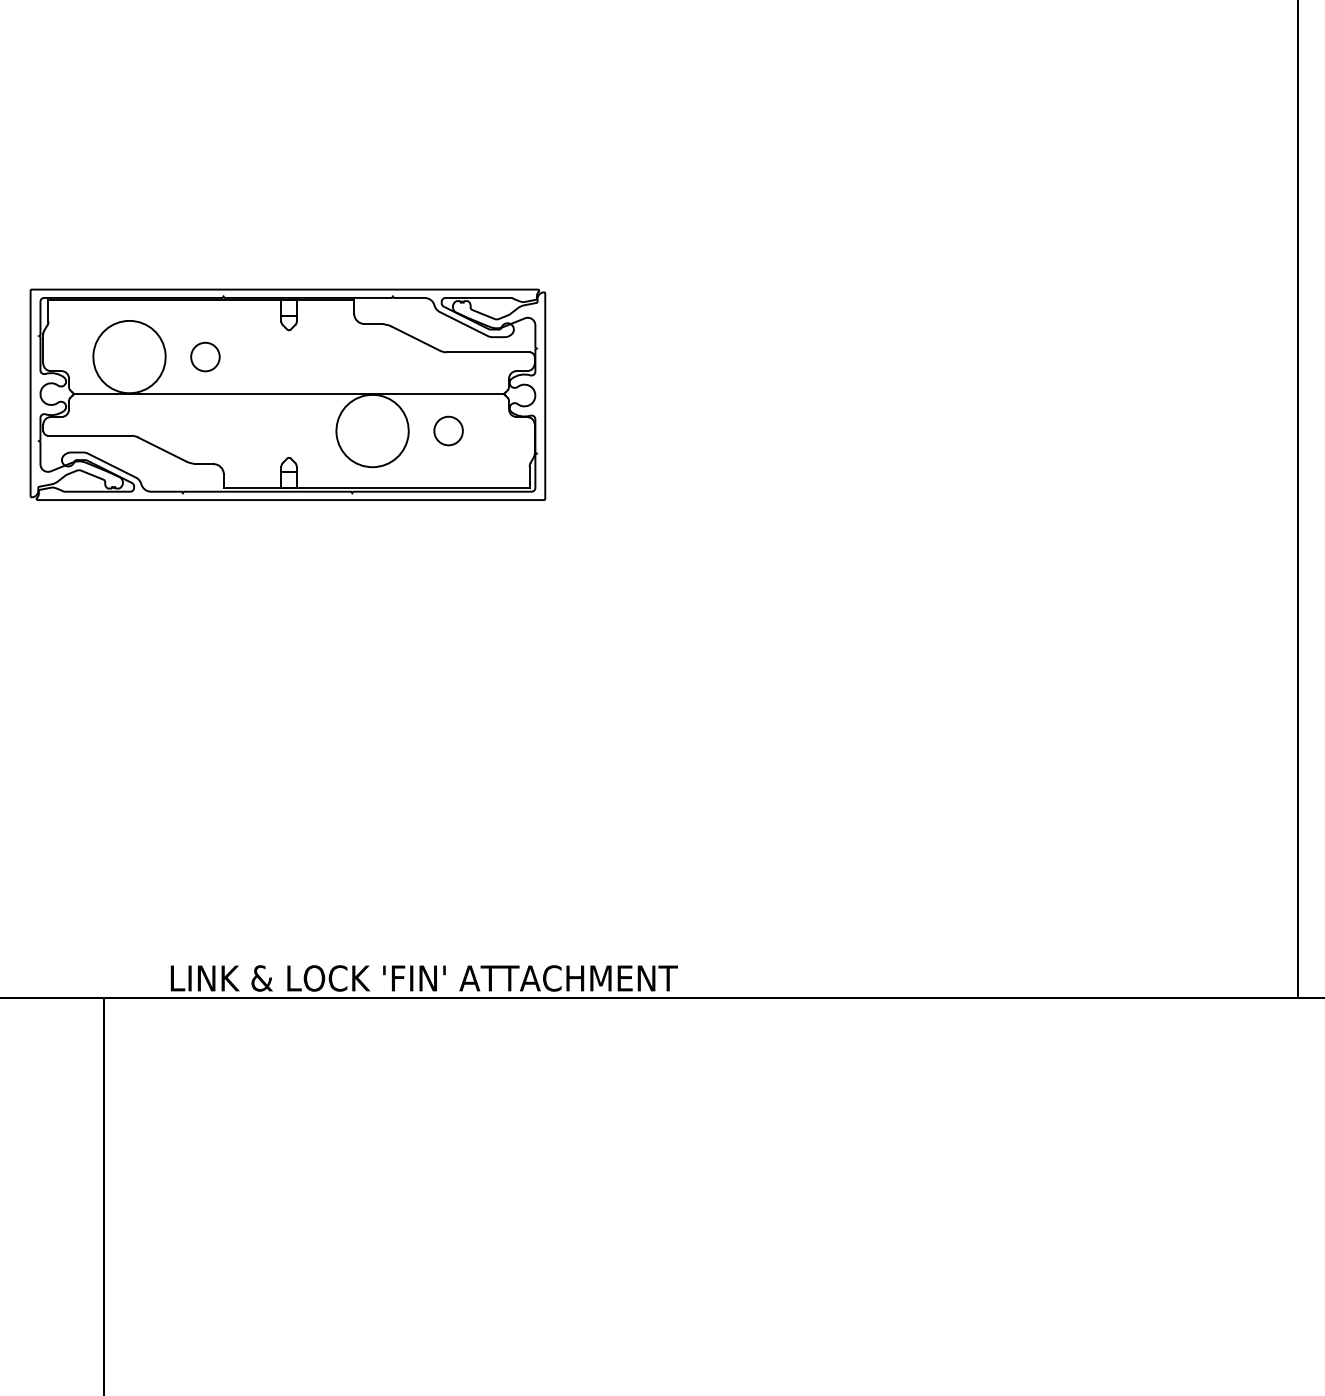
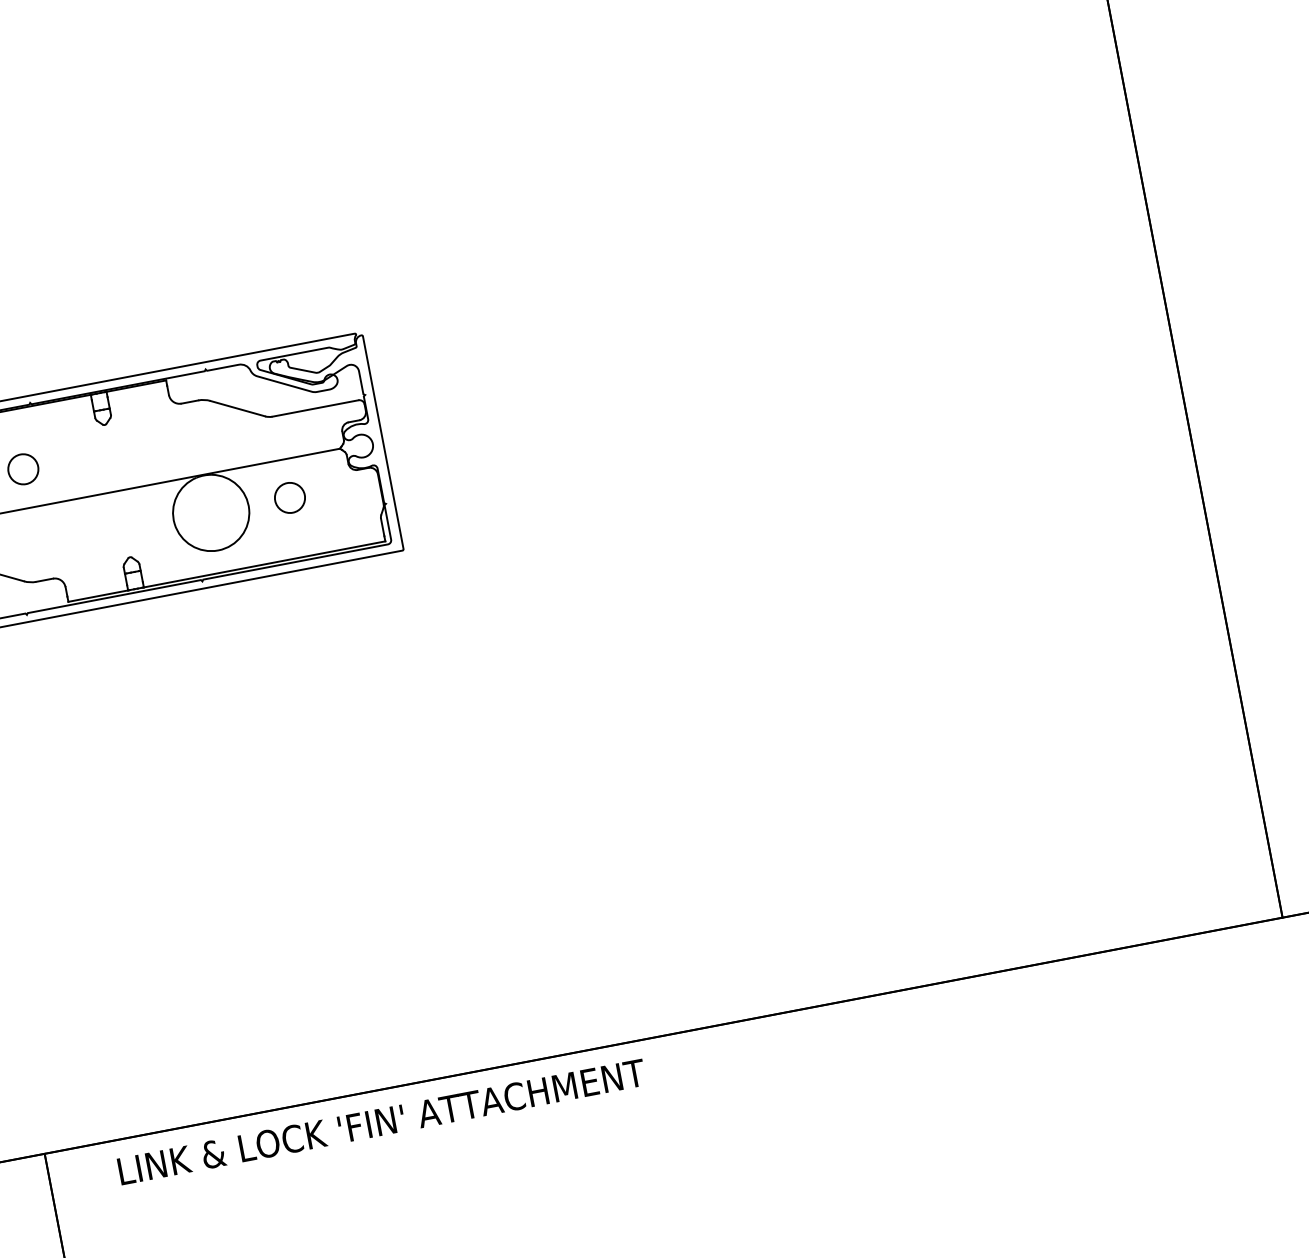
text: (423, 978) -> (381, 1122), moved

